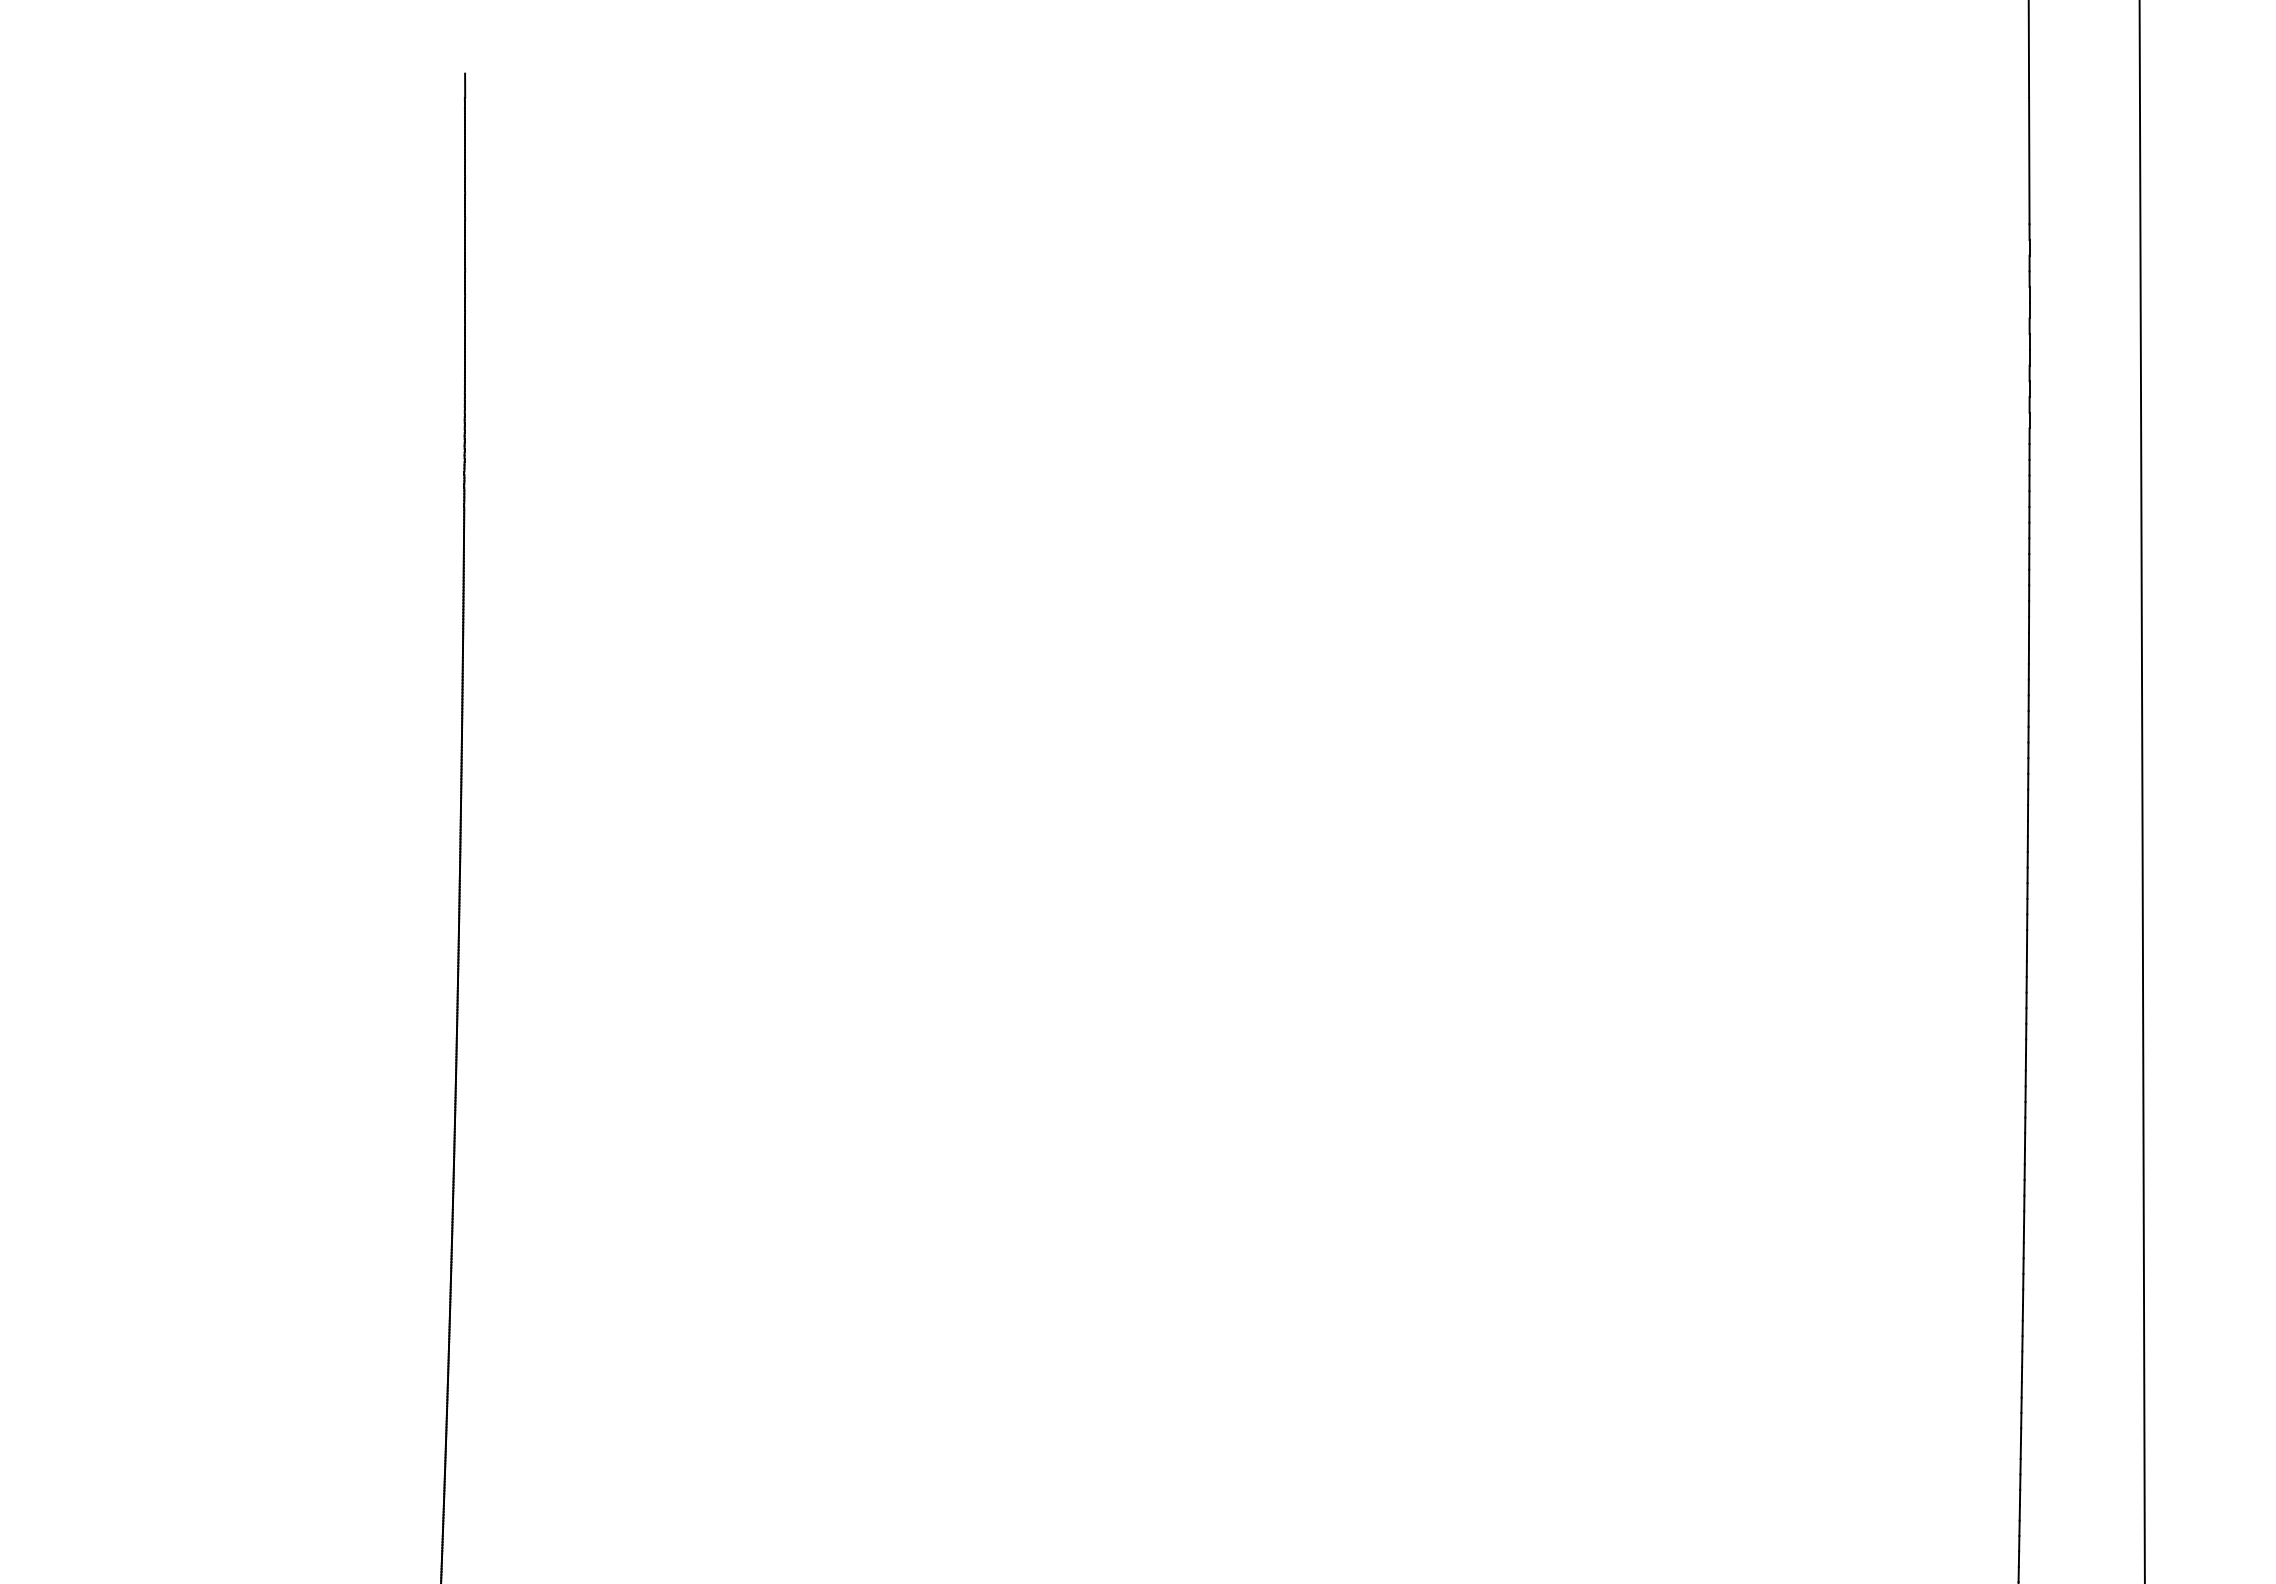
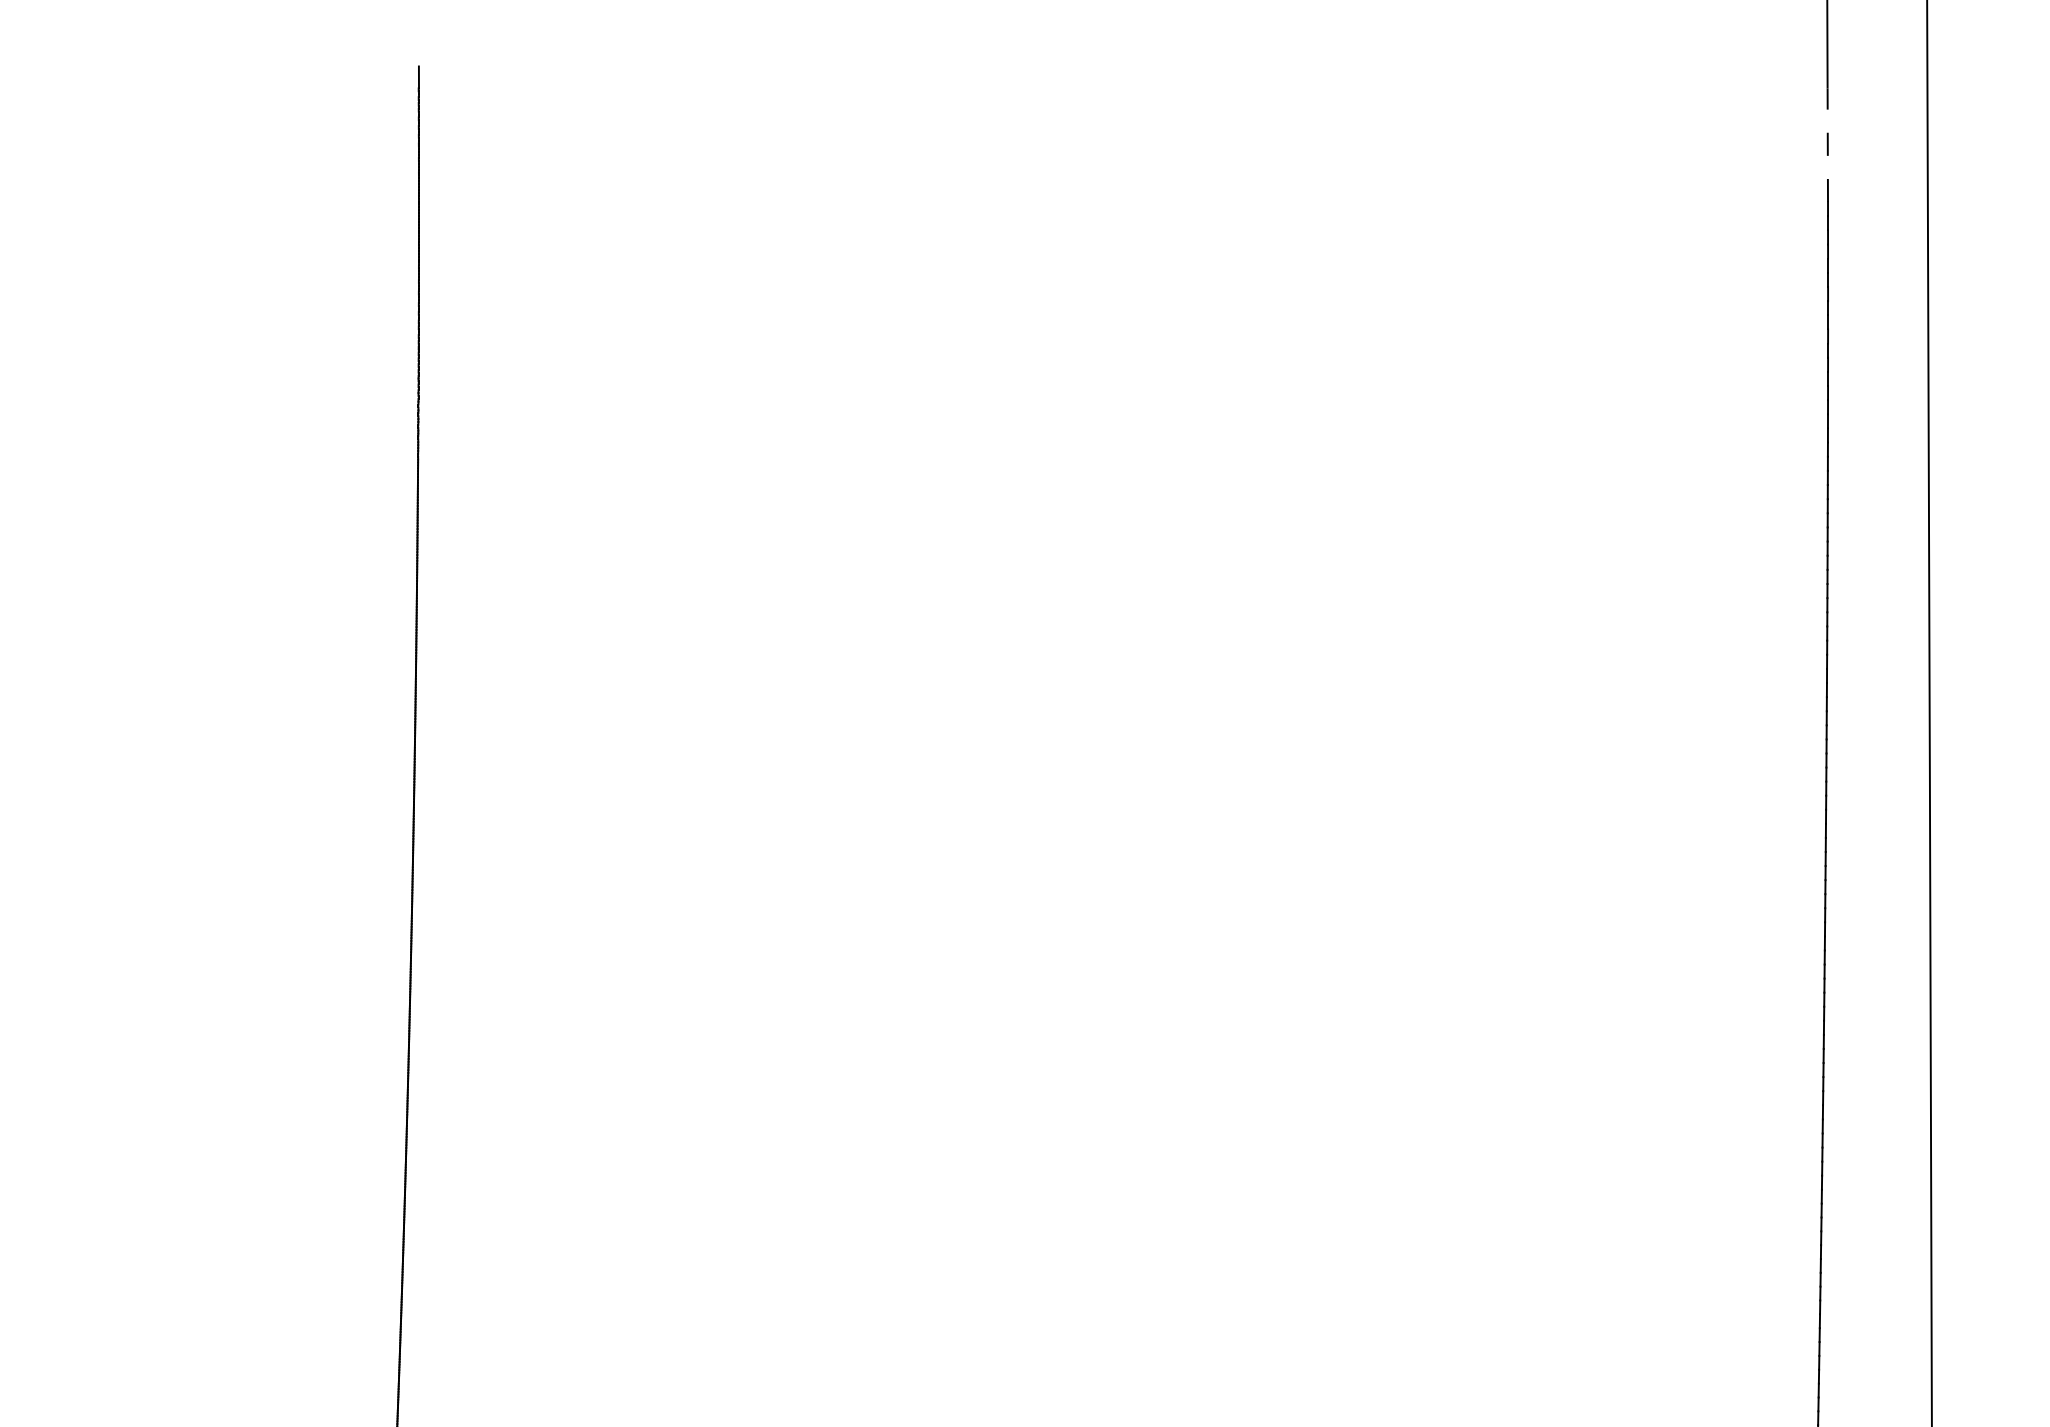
line: (2029, 160) -> (1827, 144), solid -> dashed

